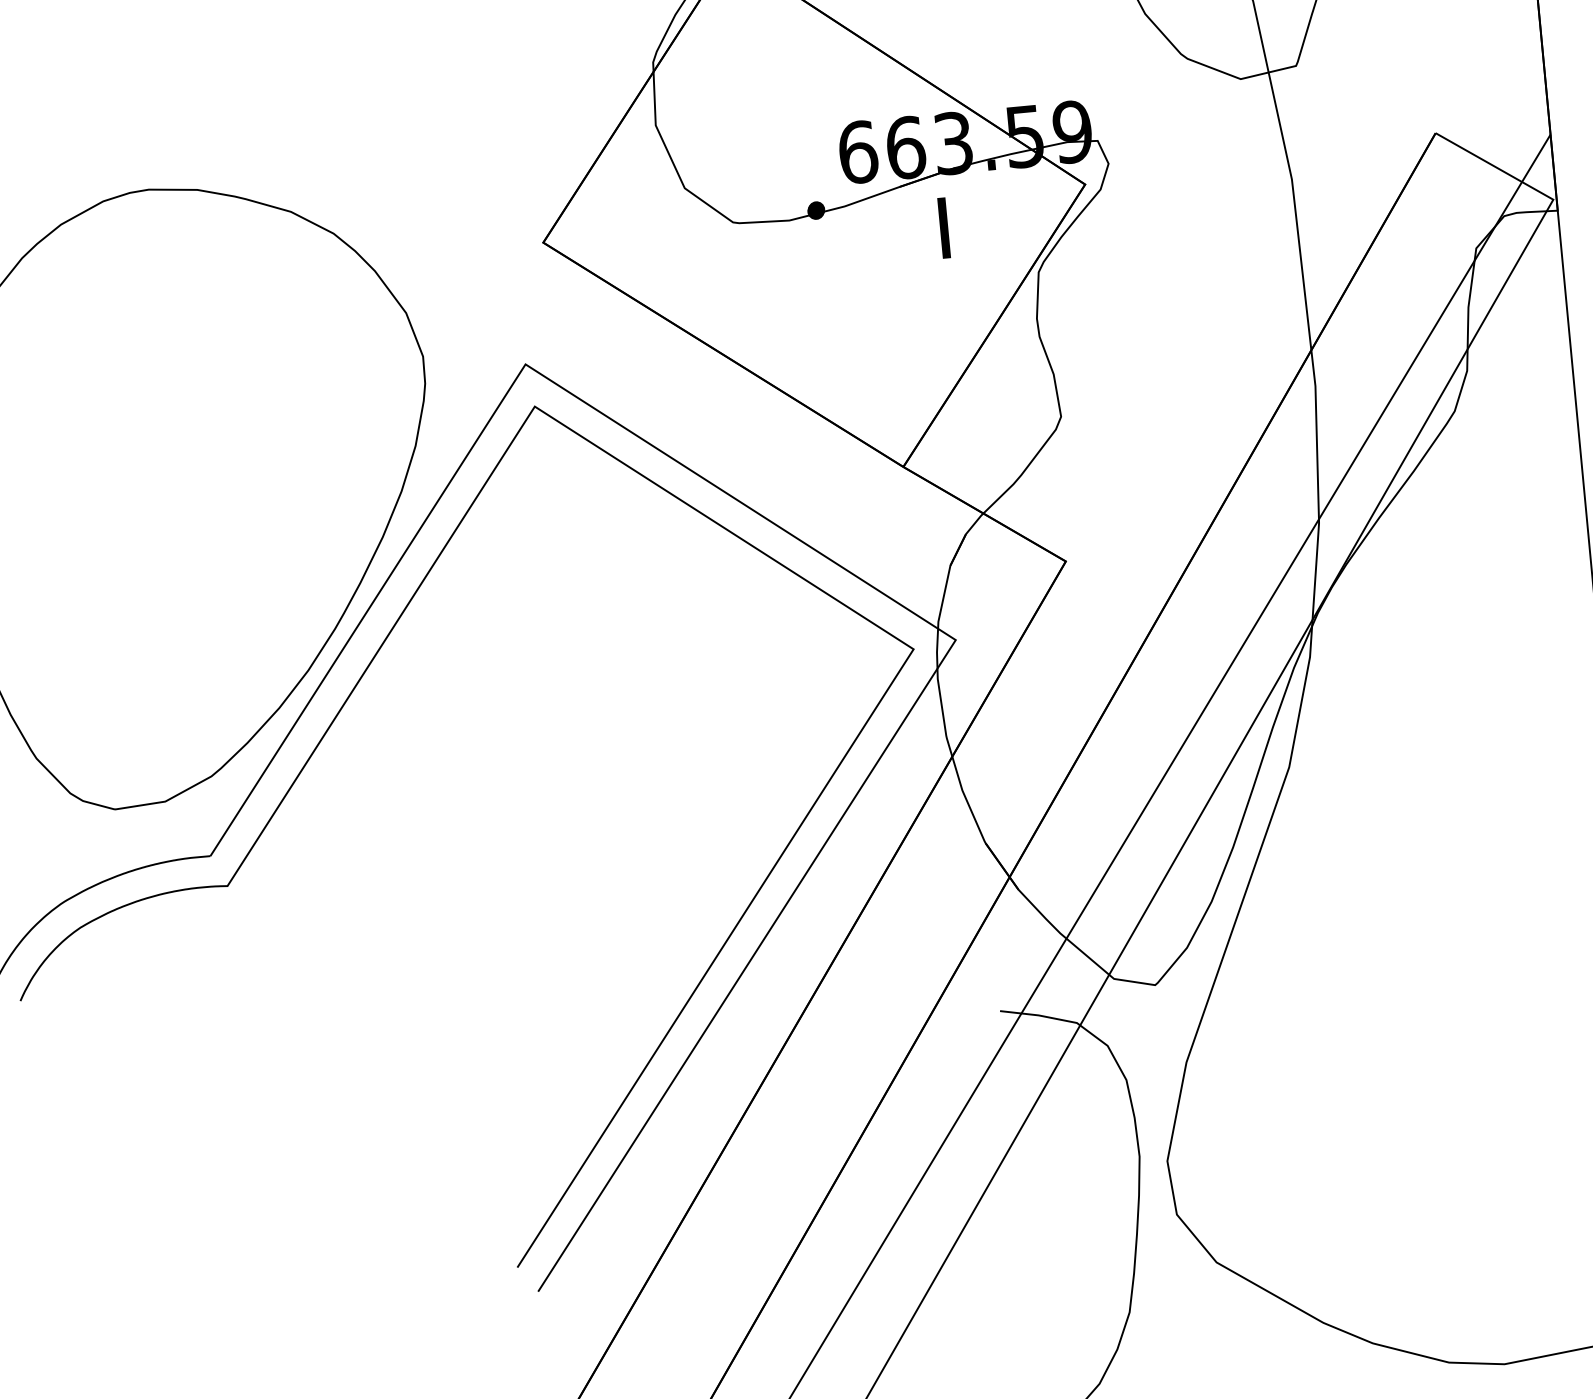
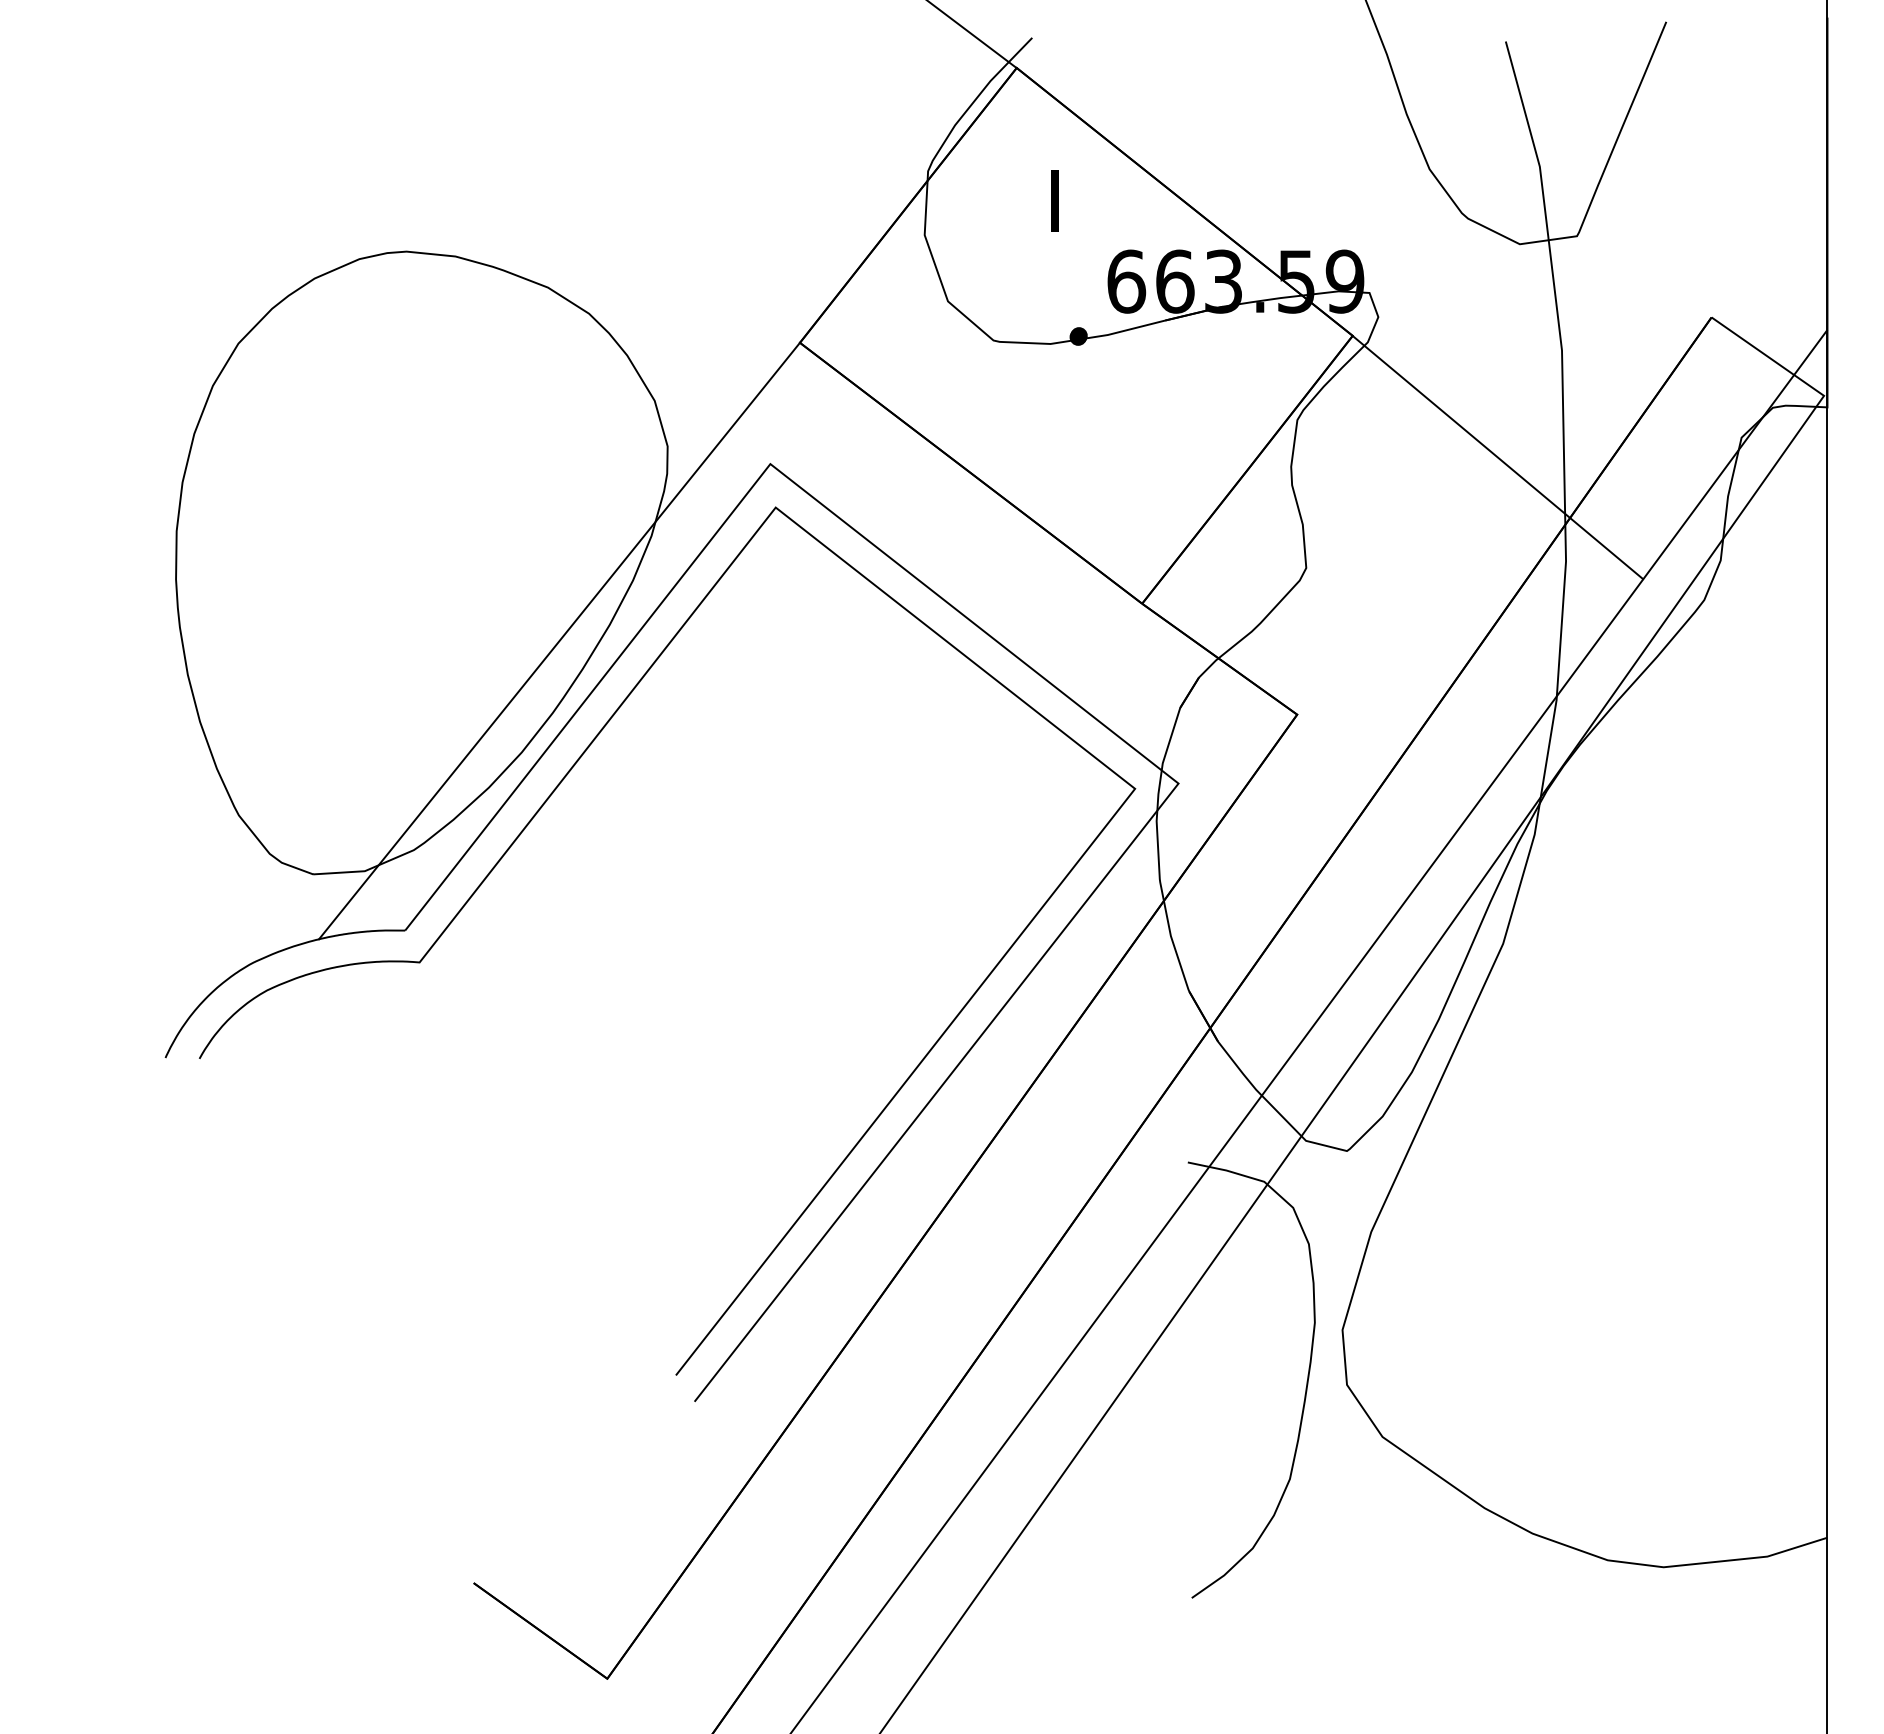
text: (943, 227) -> (1054, 200), moved
line: (1238, 290) -> (1497, 457), added
line: (334, 557) -> (559, 640), added

